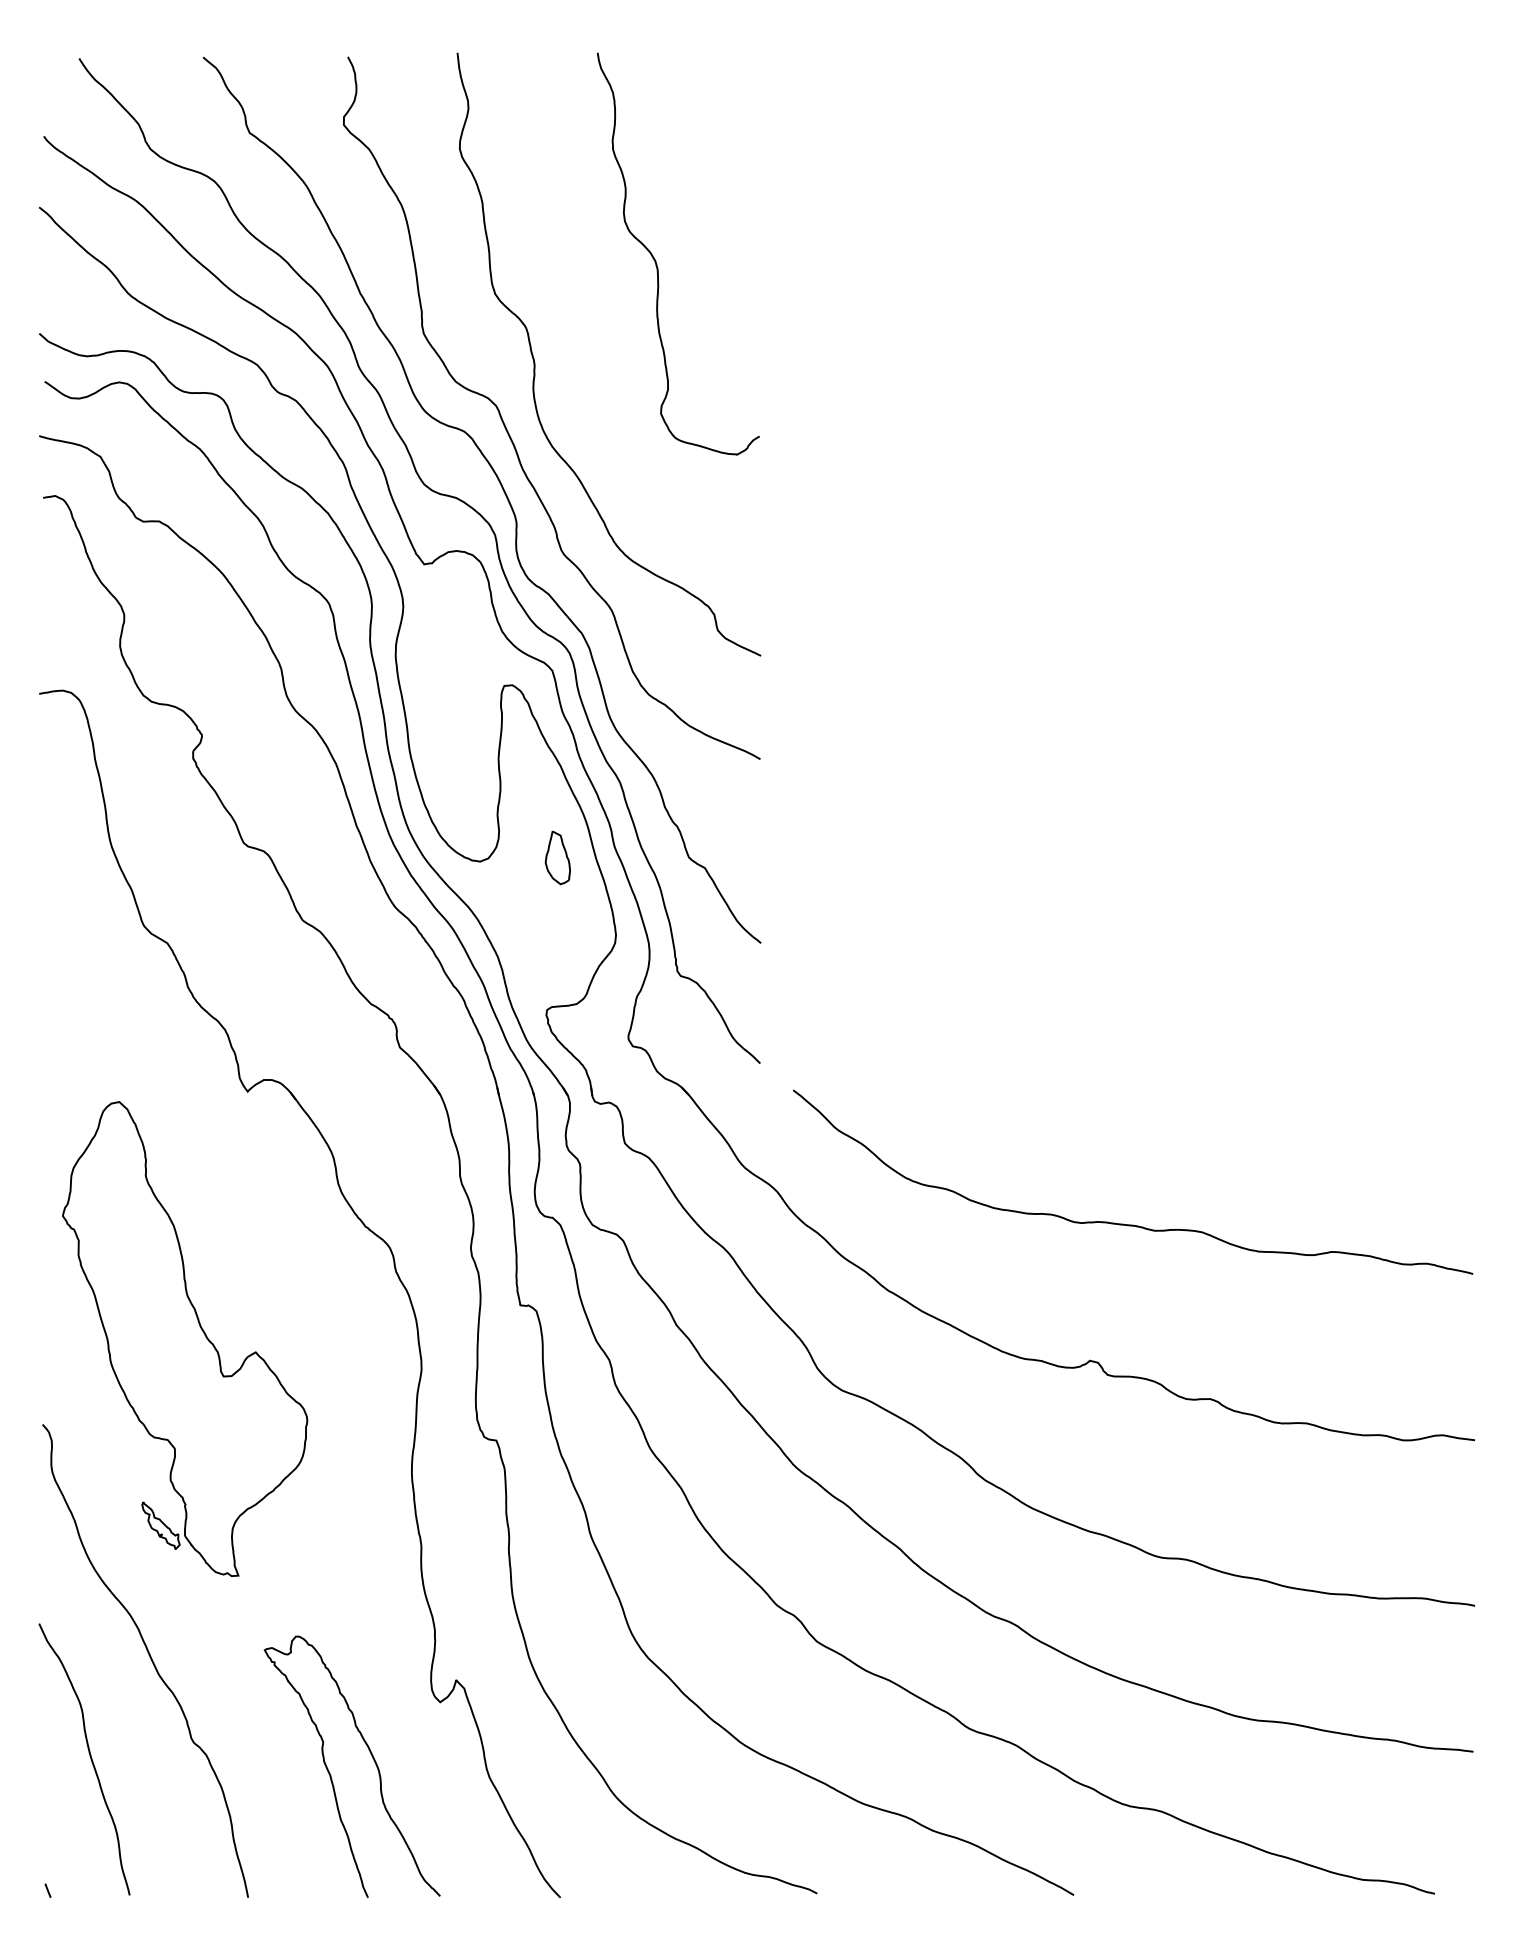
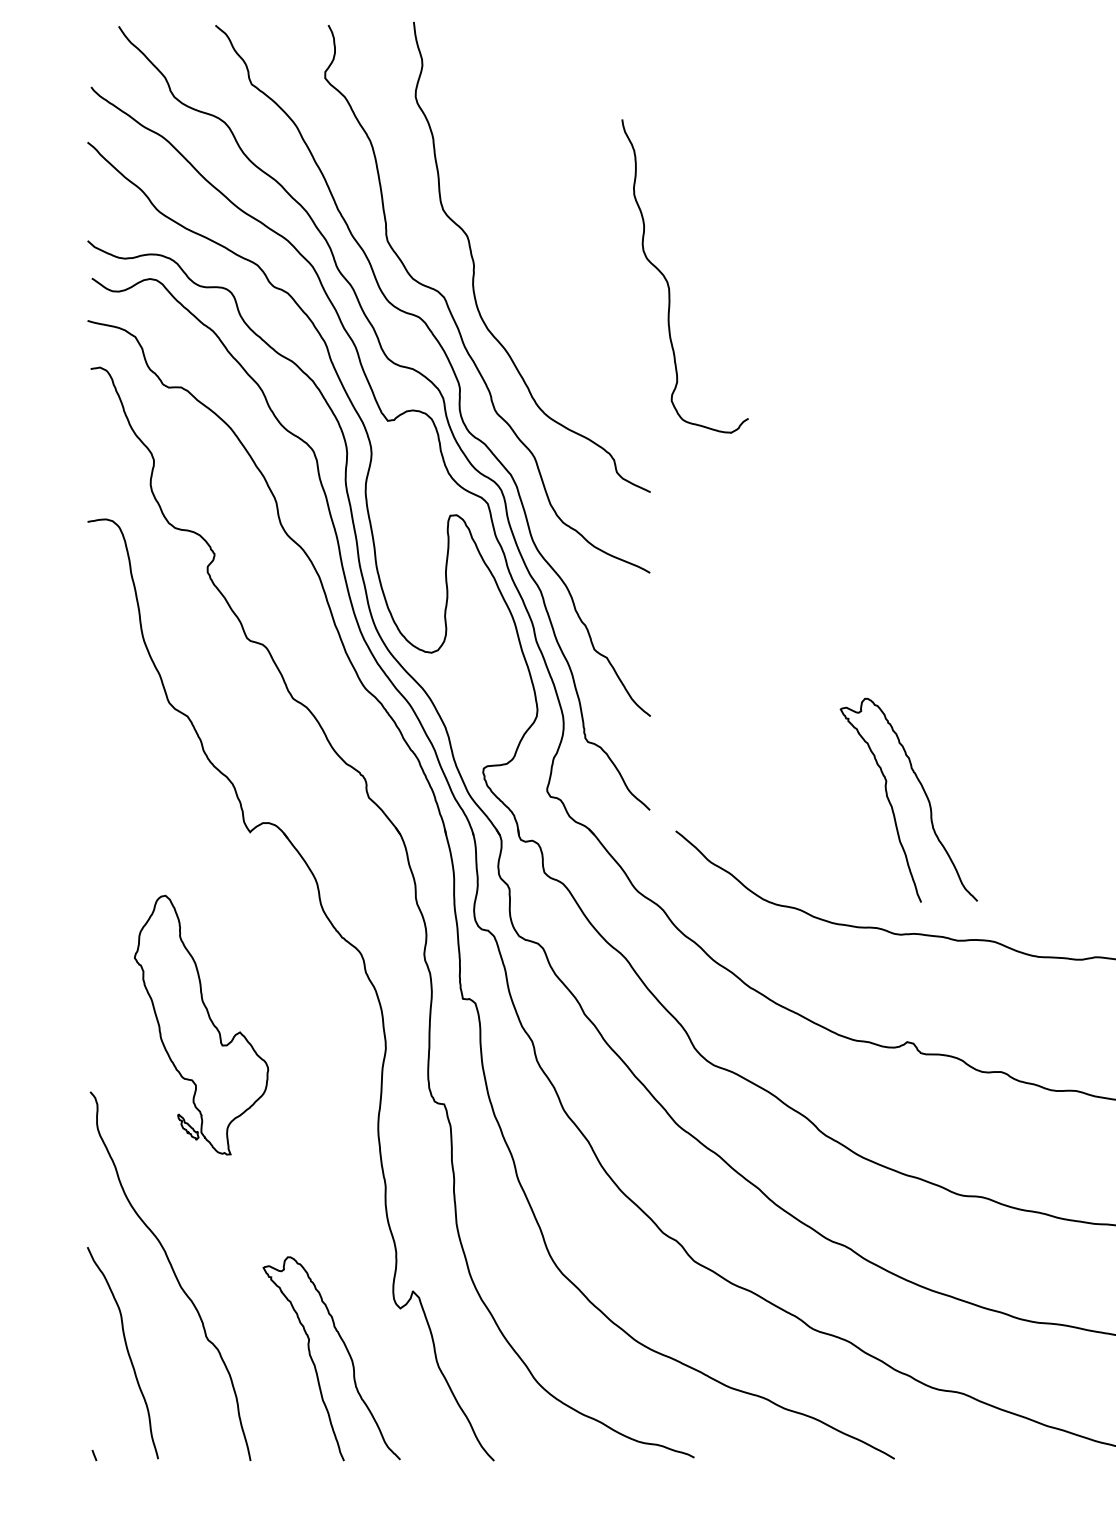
curve: (656, 261) -> (668, 282), moved
part: (557, 857) -> (491, 649), removed
curve: (1071, 1059) -> (892, 807), added
part: (185, 1338) -> (201, 1024), size x0.7

